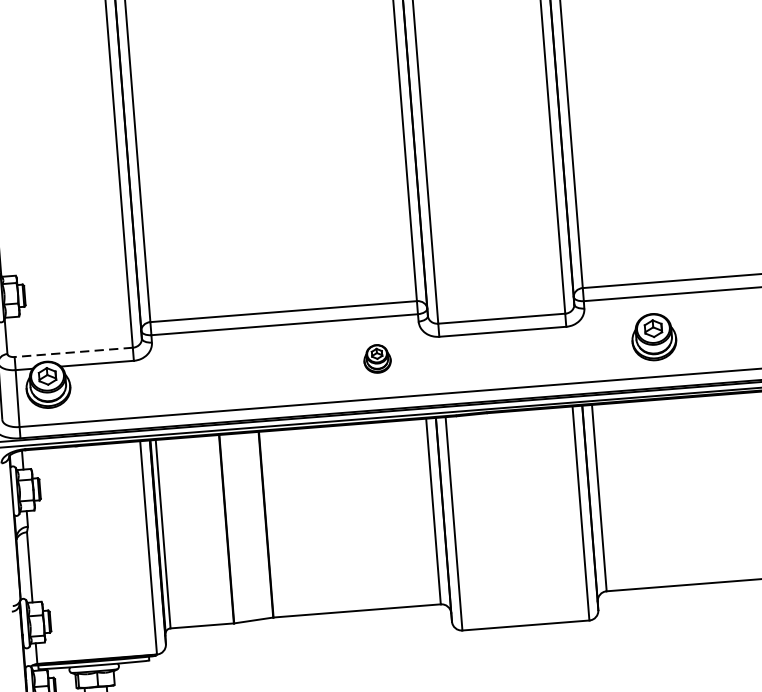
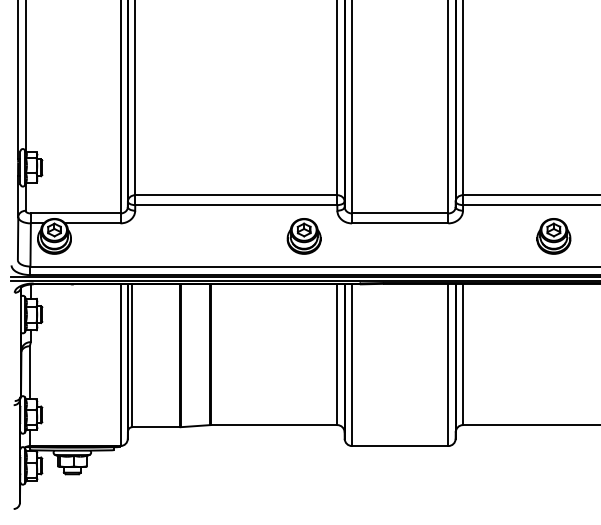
part: (653, 337) -> (553, 236), moved
line: (73, 352) -> (75, 213), dashed -> solid
part: (376, 359) -> (303, 236), size x1.67

